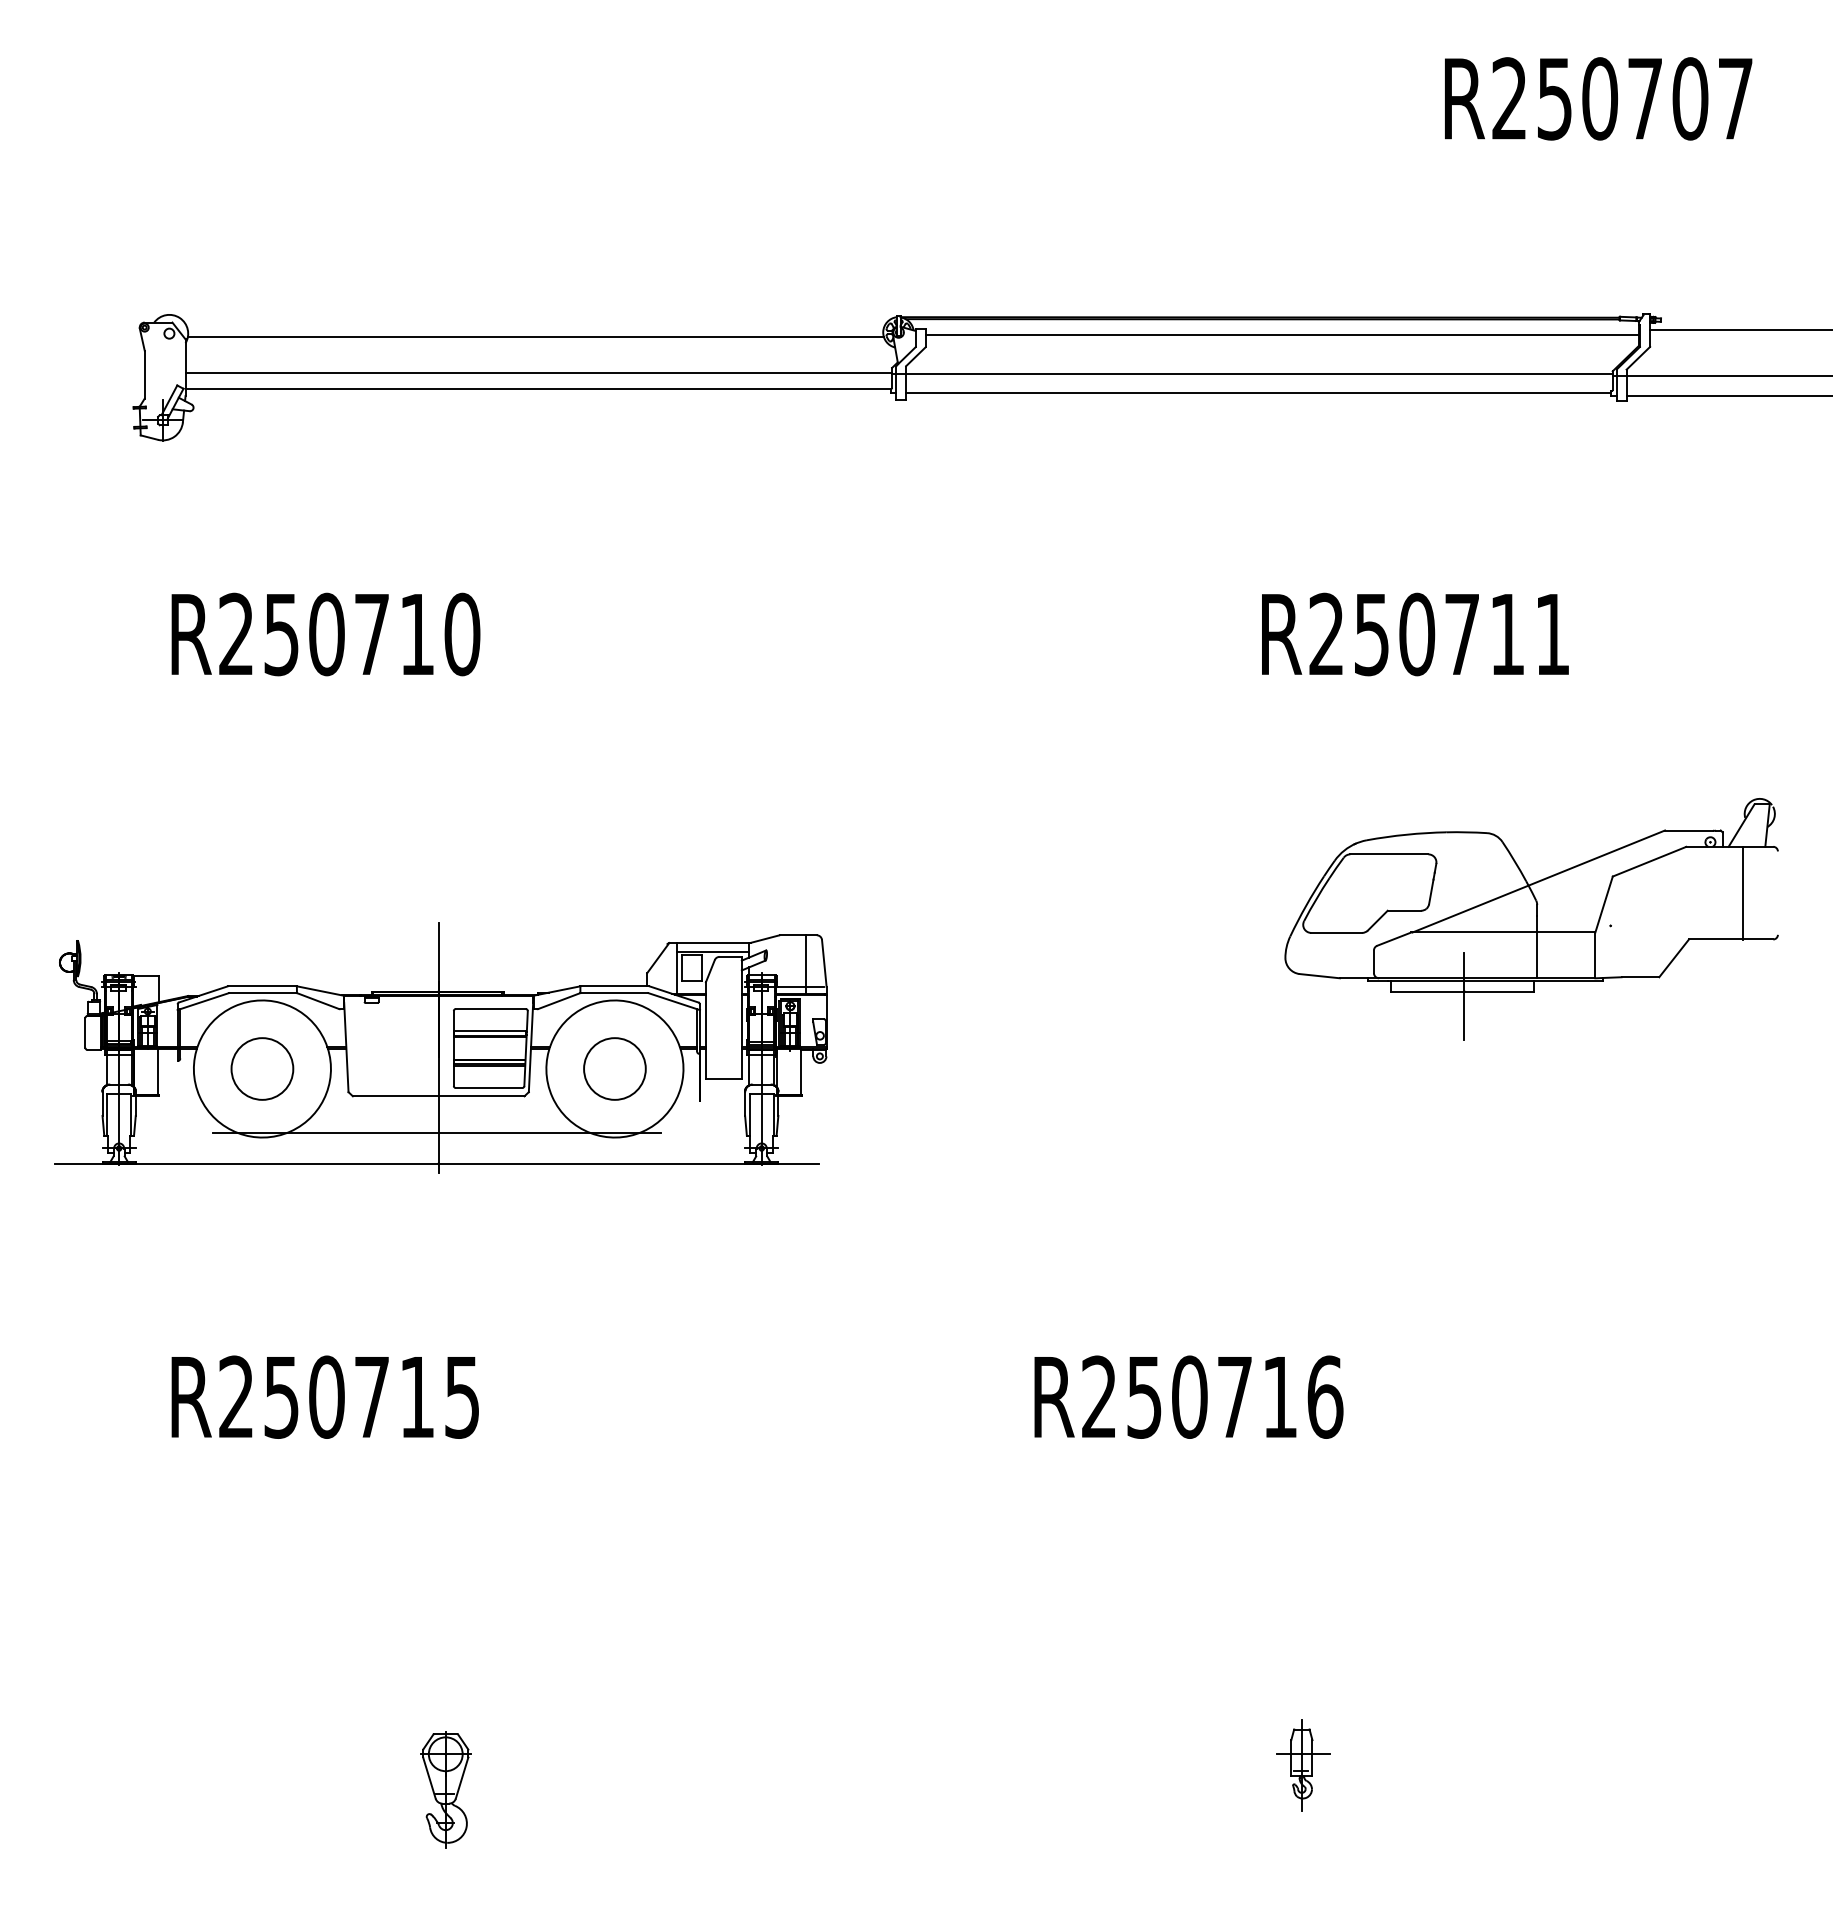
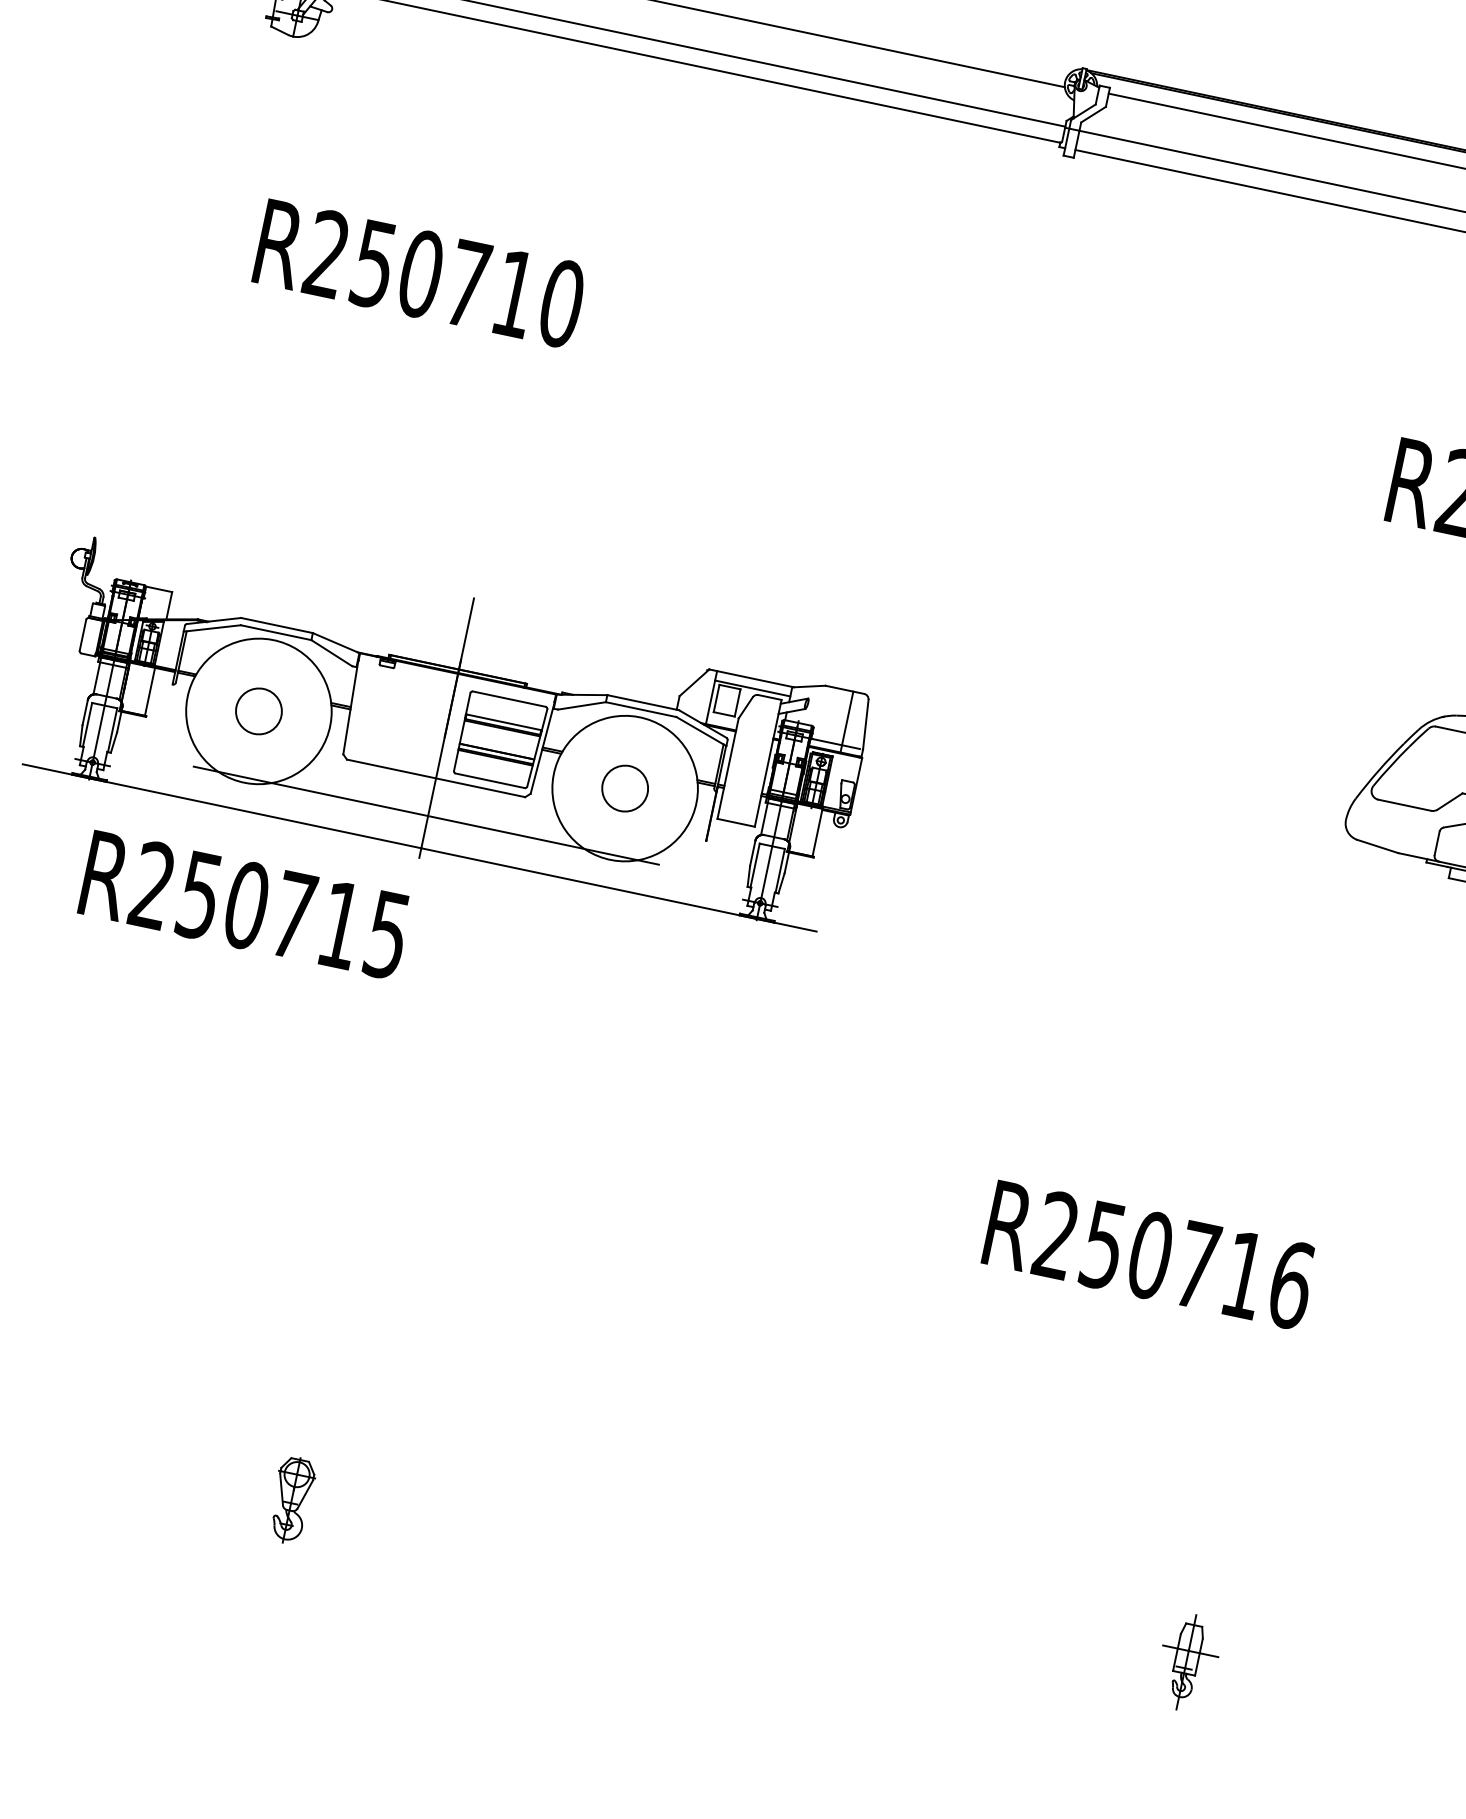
circle: (262, 1068) -> (259, 710), size x0.7
circle: (614, 1068) -> (624, 787), size x0.7
text: (324, 1396) -> (244, 904), moved
part: (445, 1789) -> (291, 1500), size x0.7

